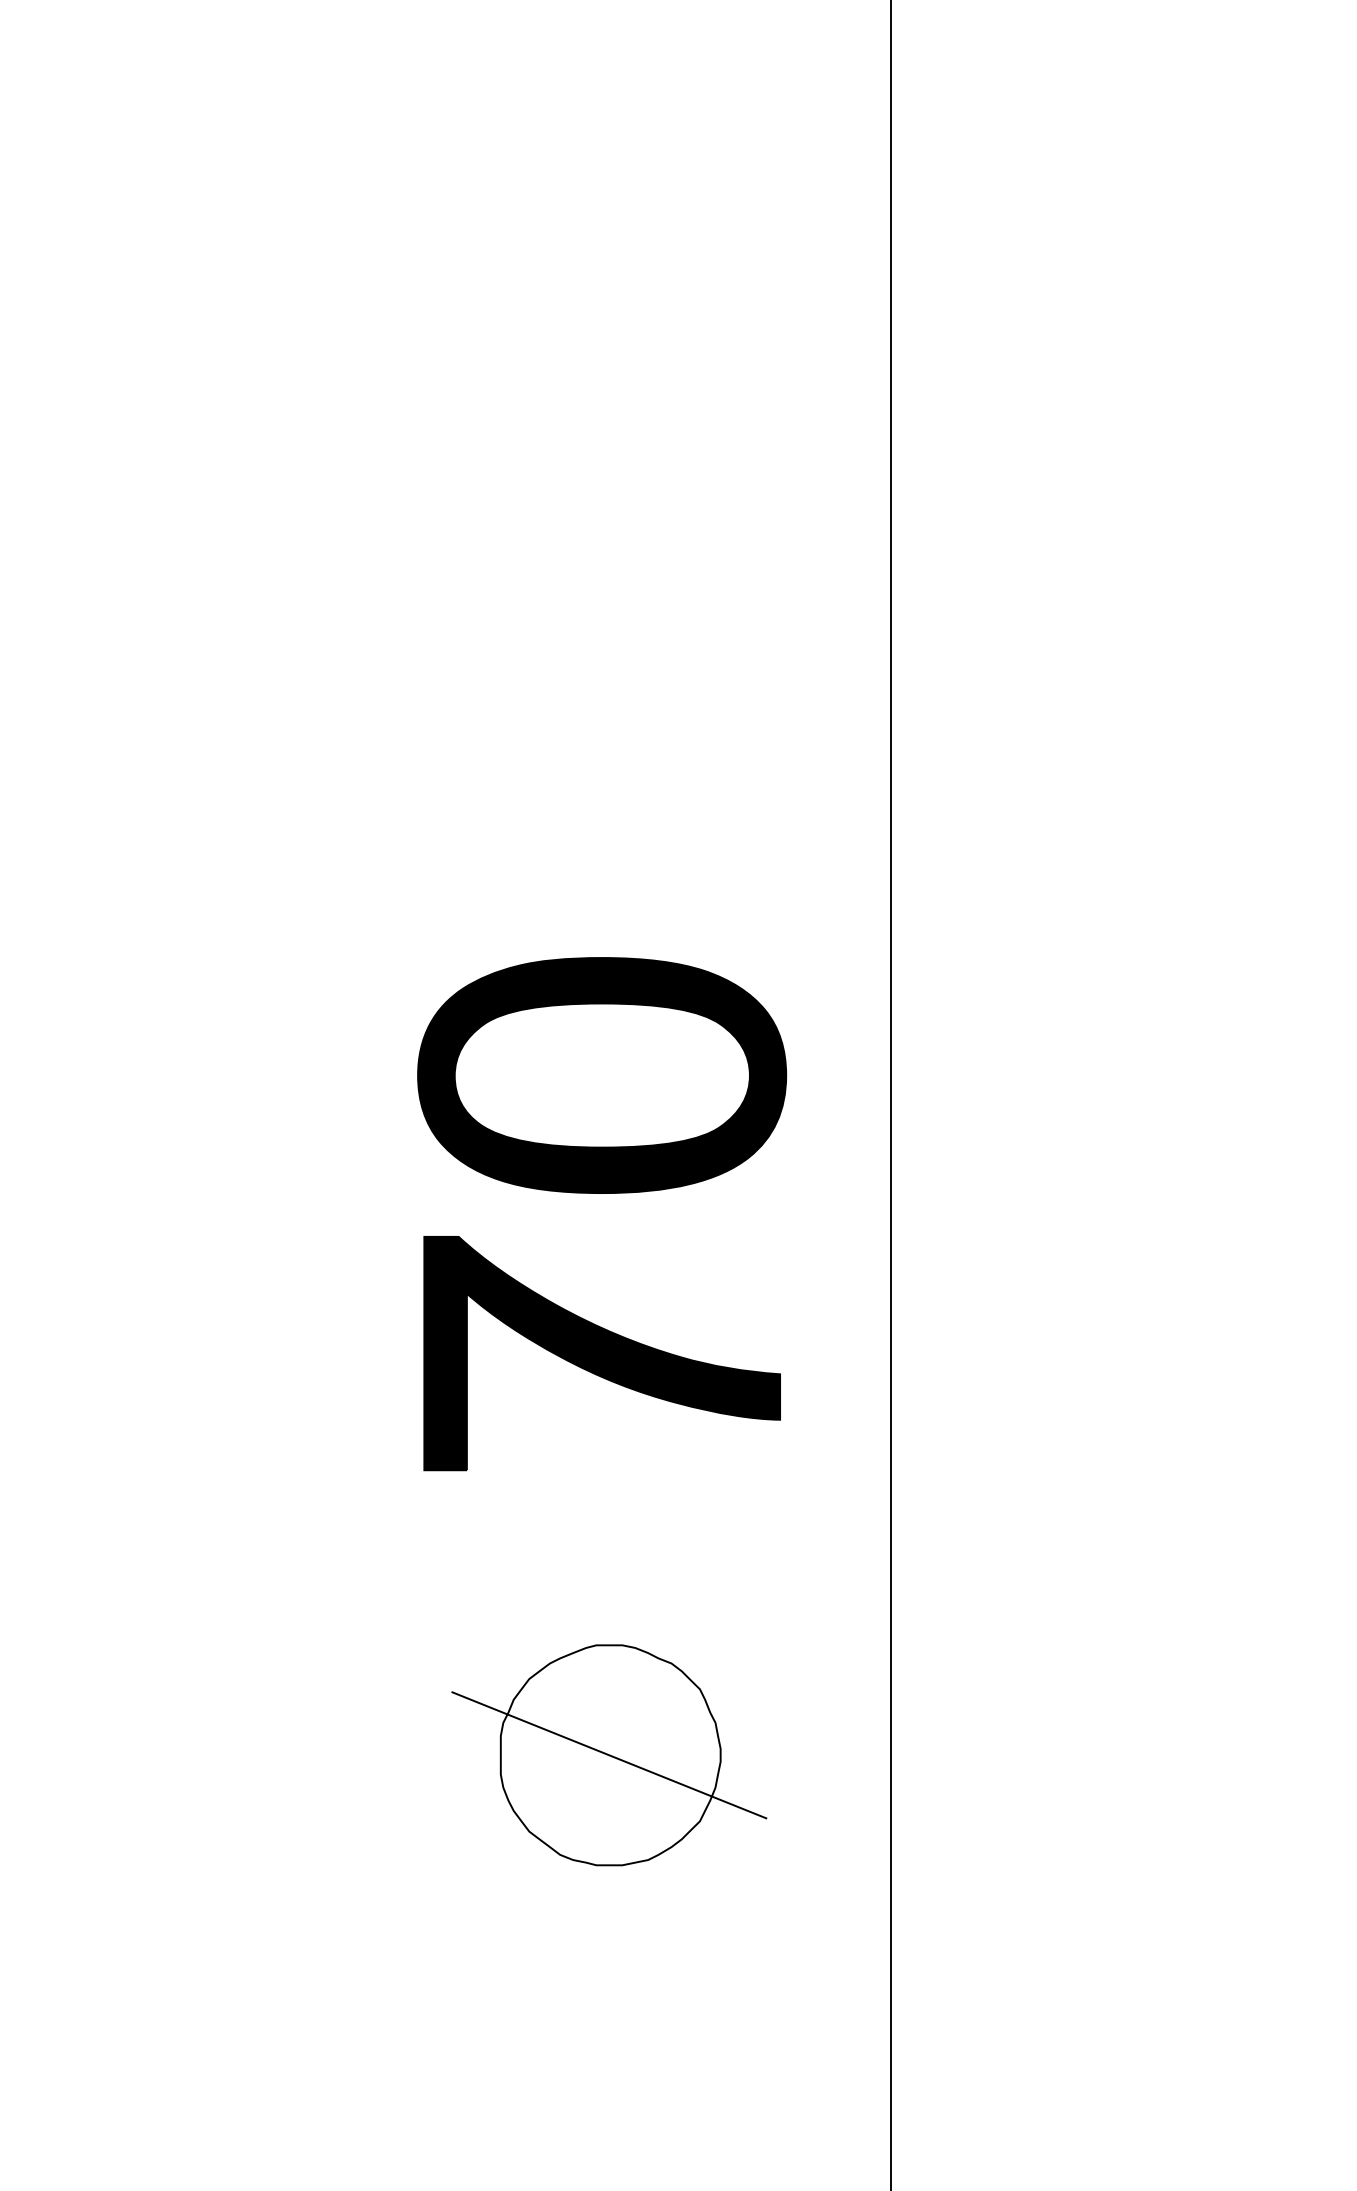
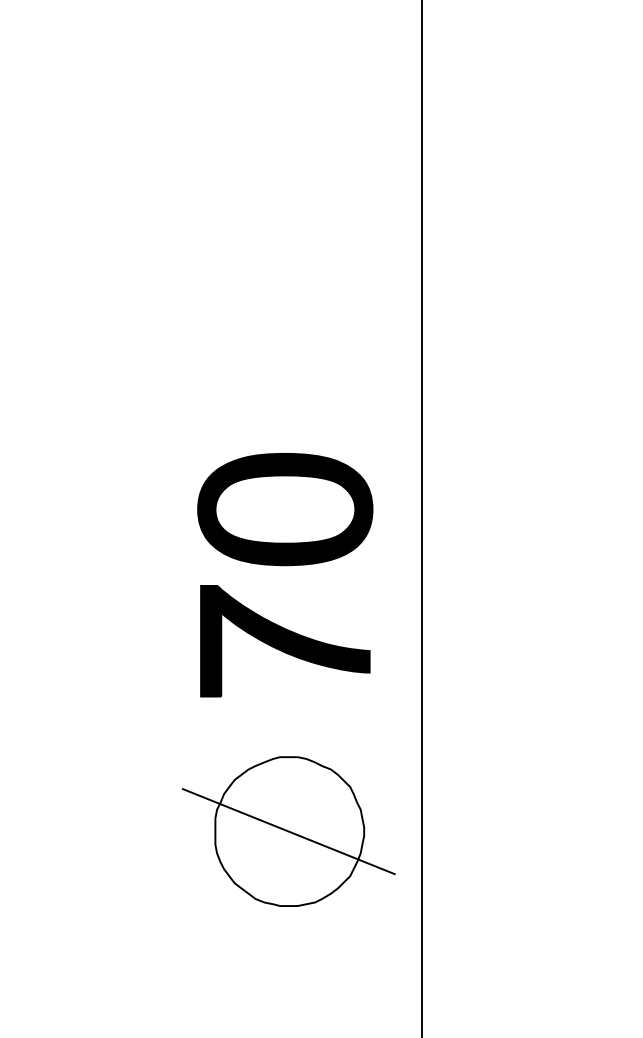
part: (608, 1755) -> (288, 831), size x1.43

